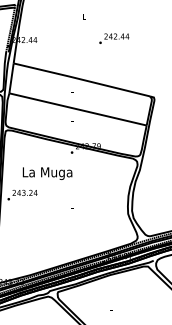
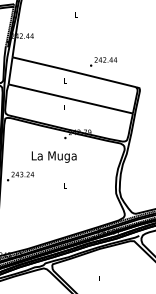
text: (114, 38) -> (103, 61), moved
text: (46, 172) -> (53, 156), moved

